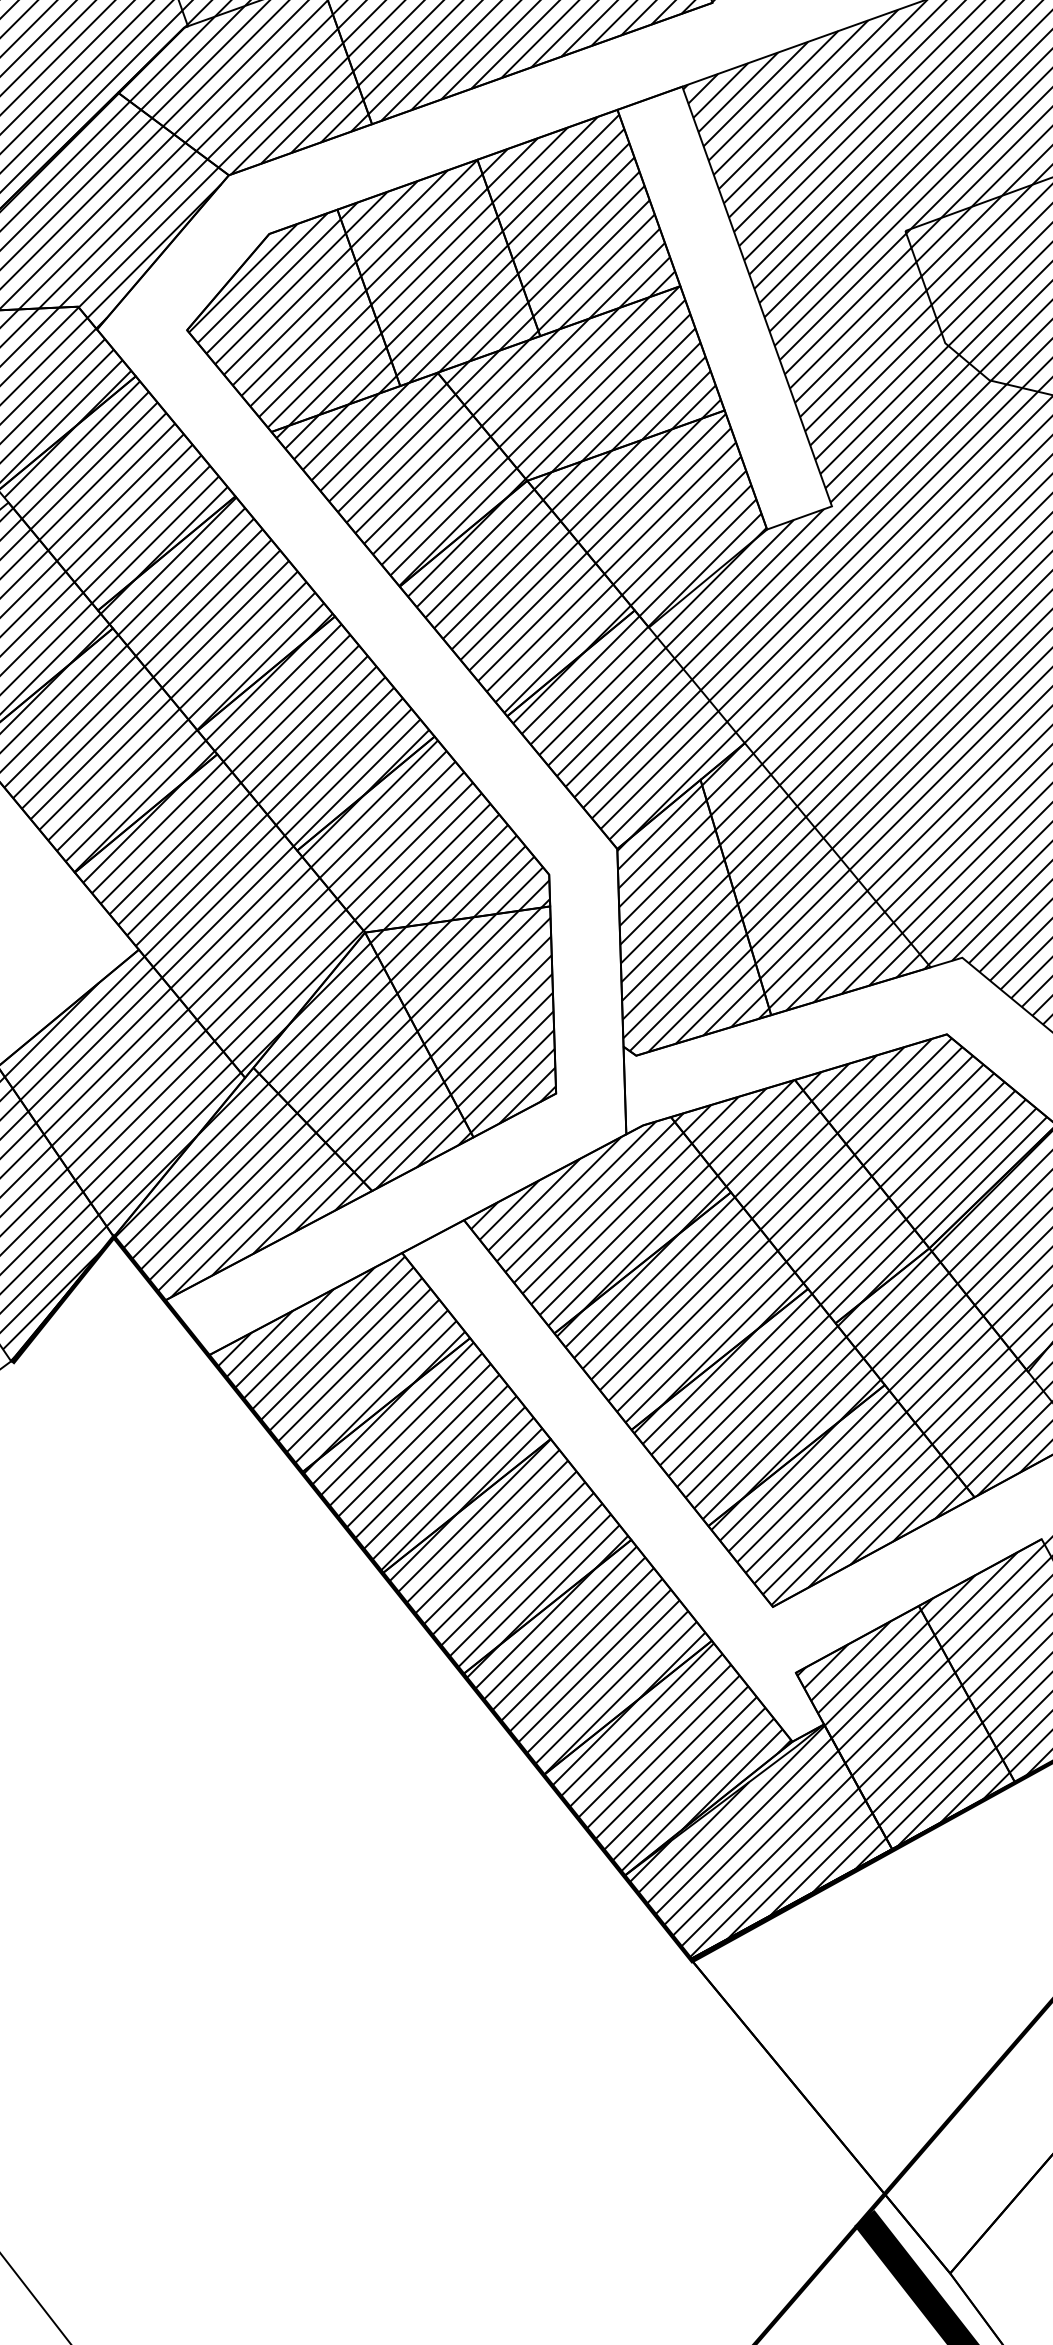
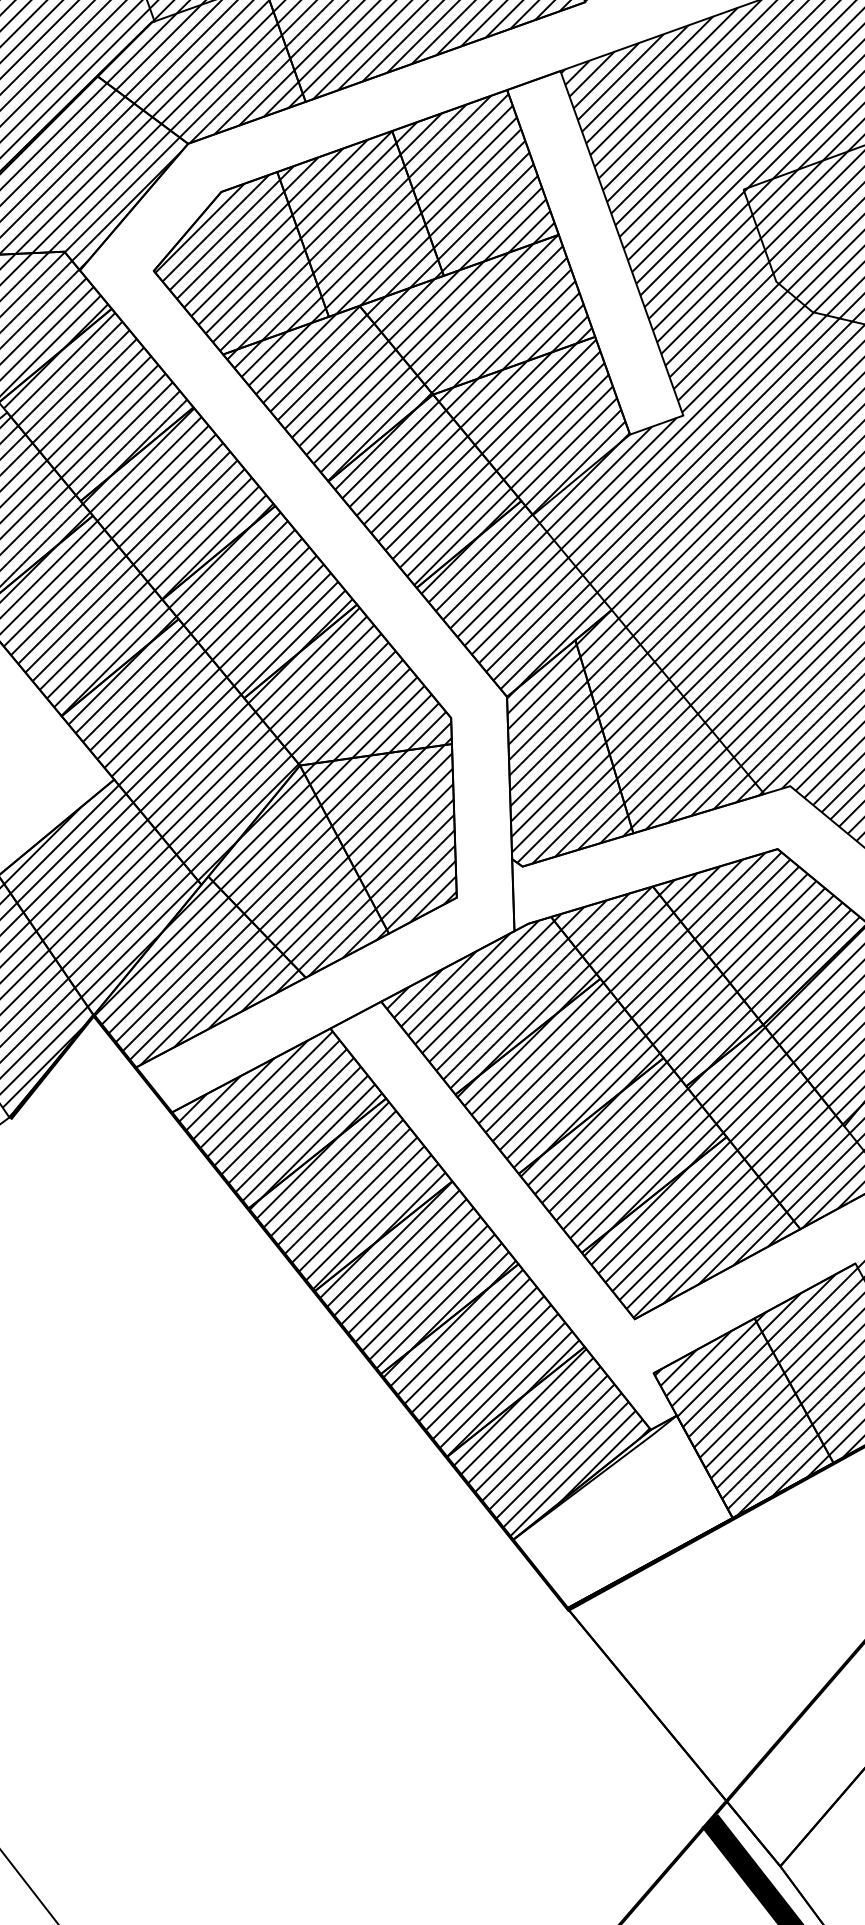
hatch: (757, 1841) -> (622, 1511), removed

